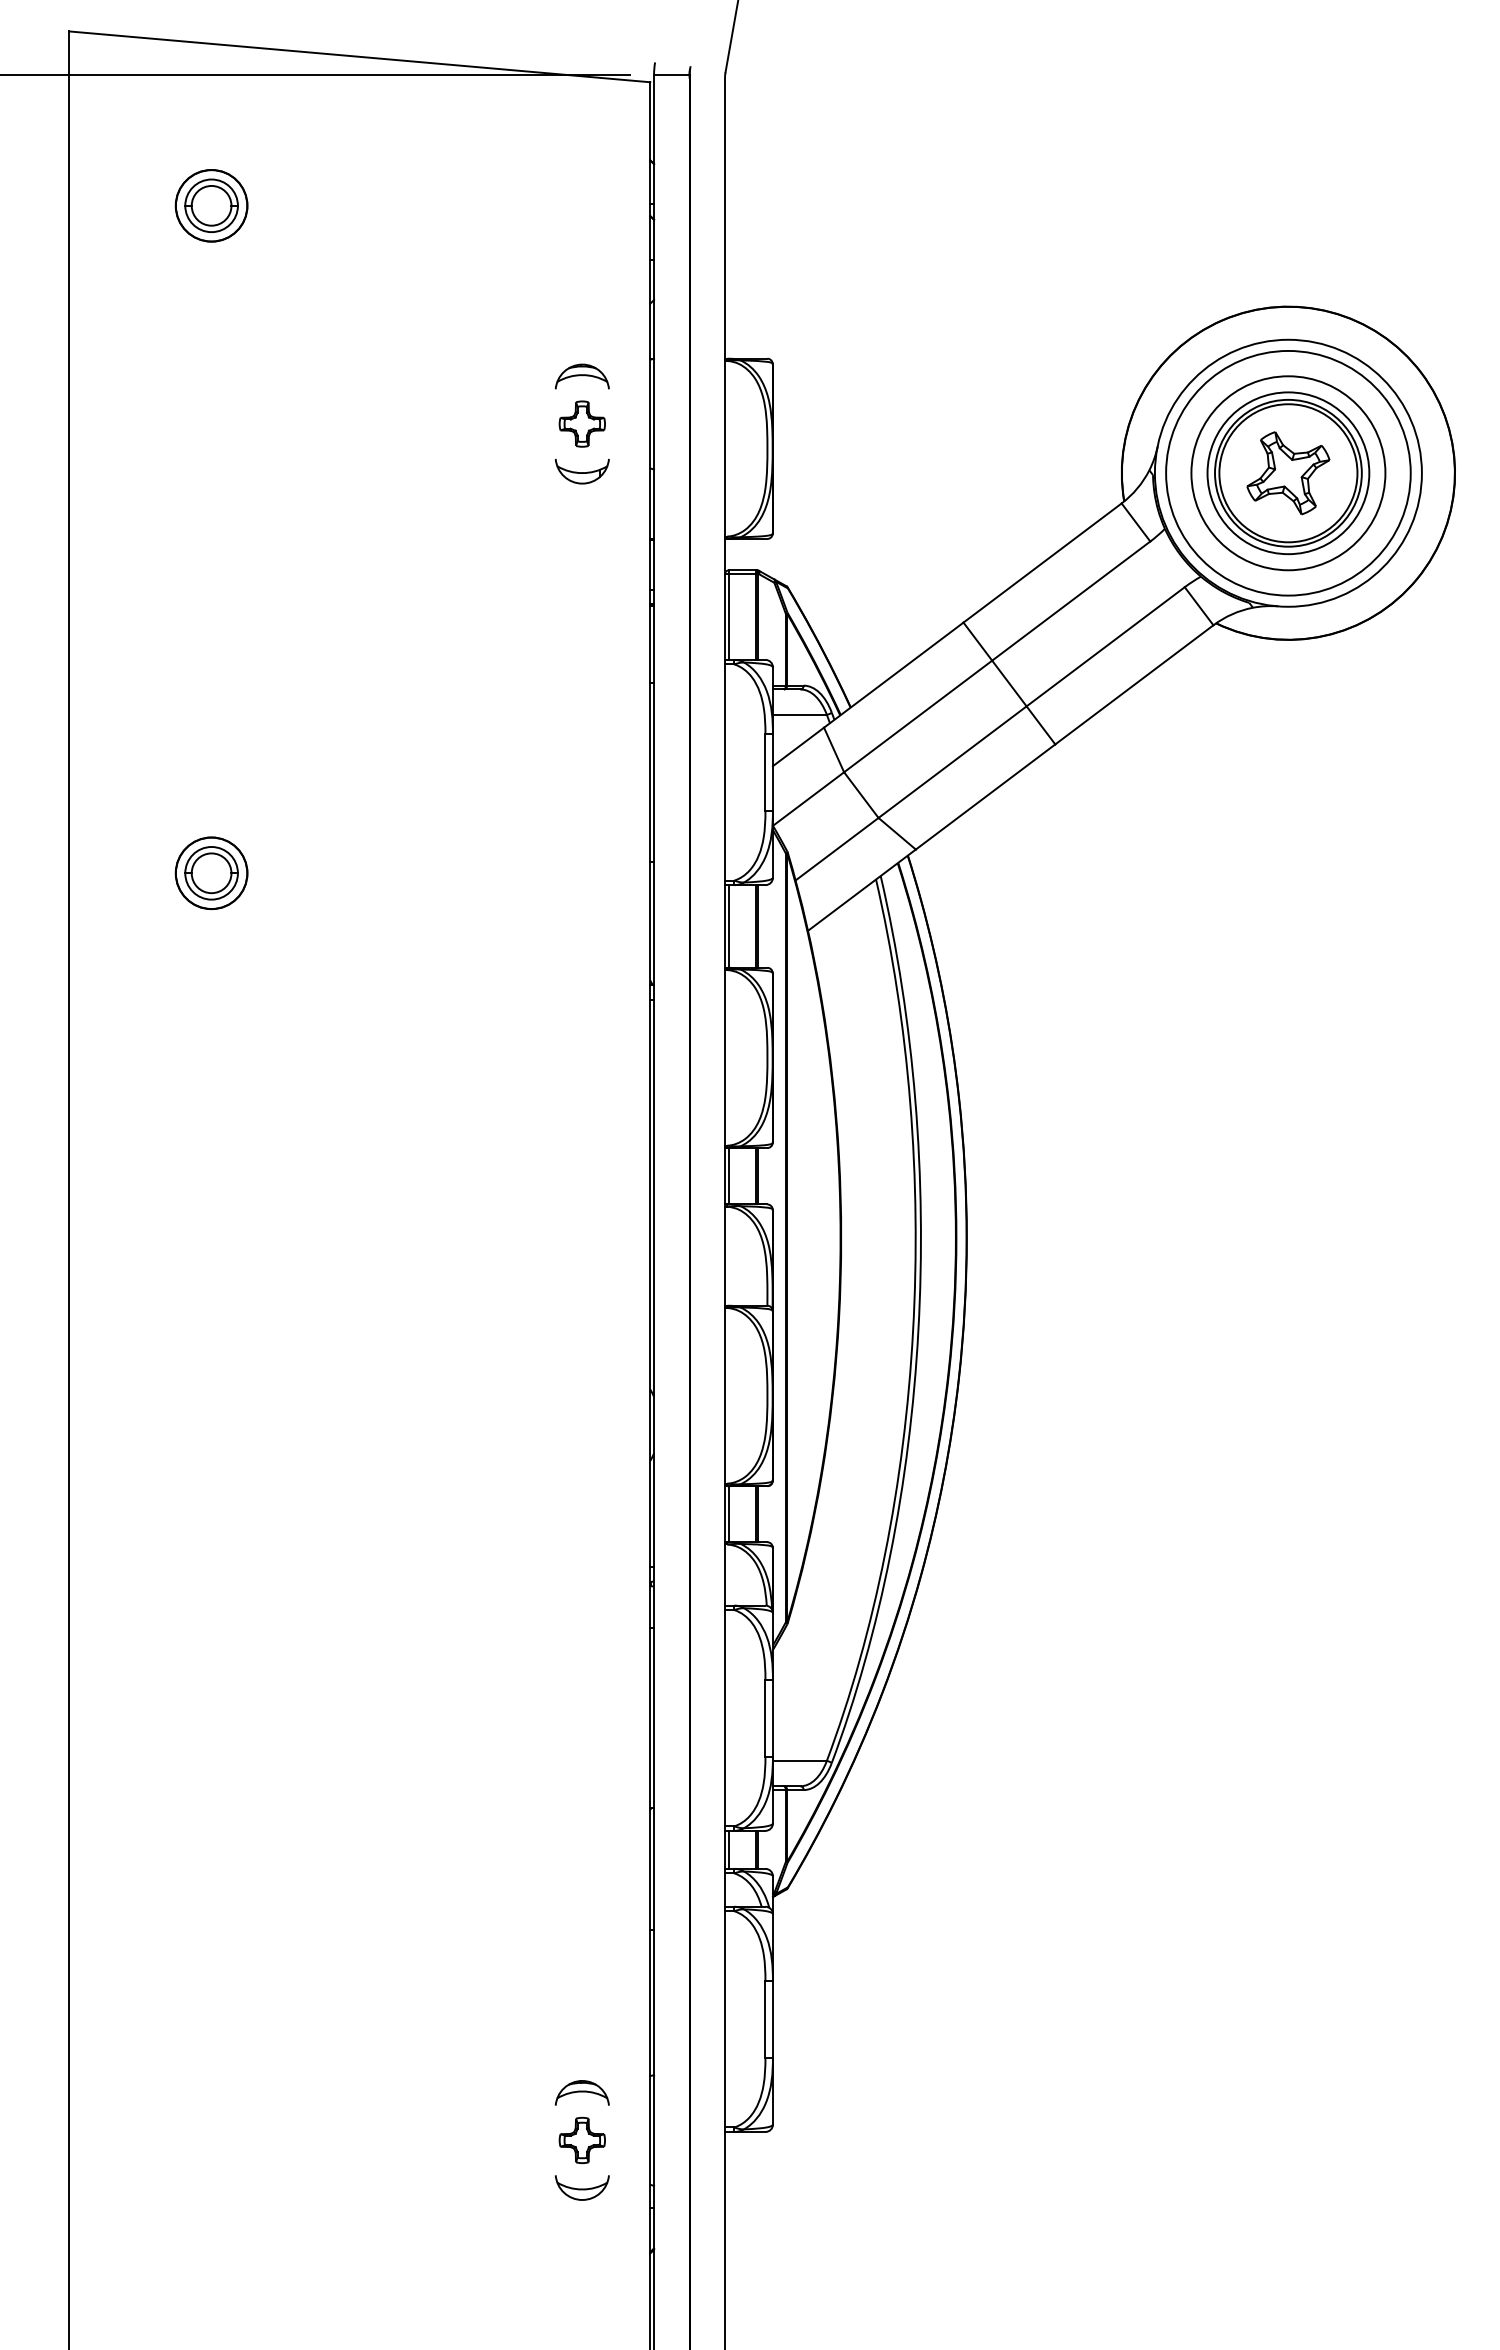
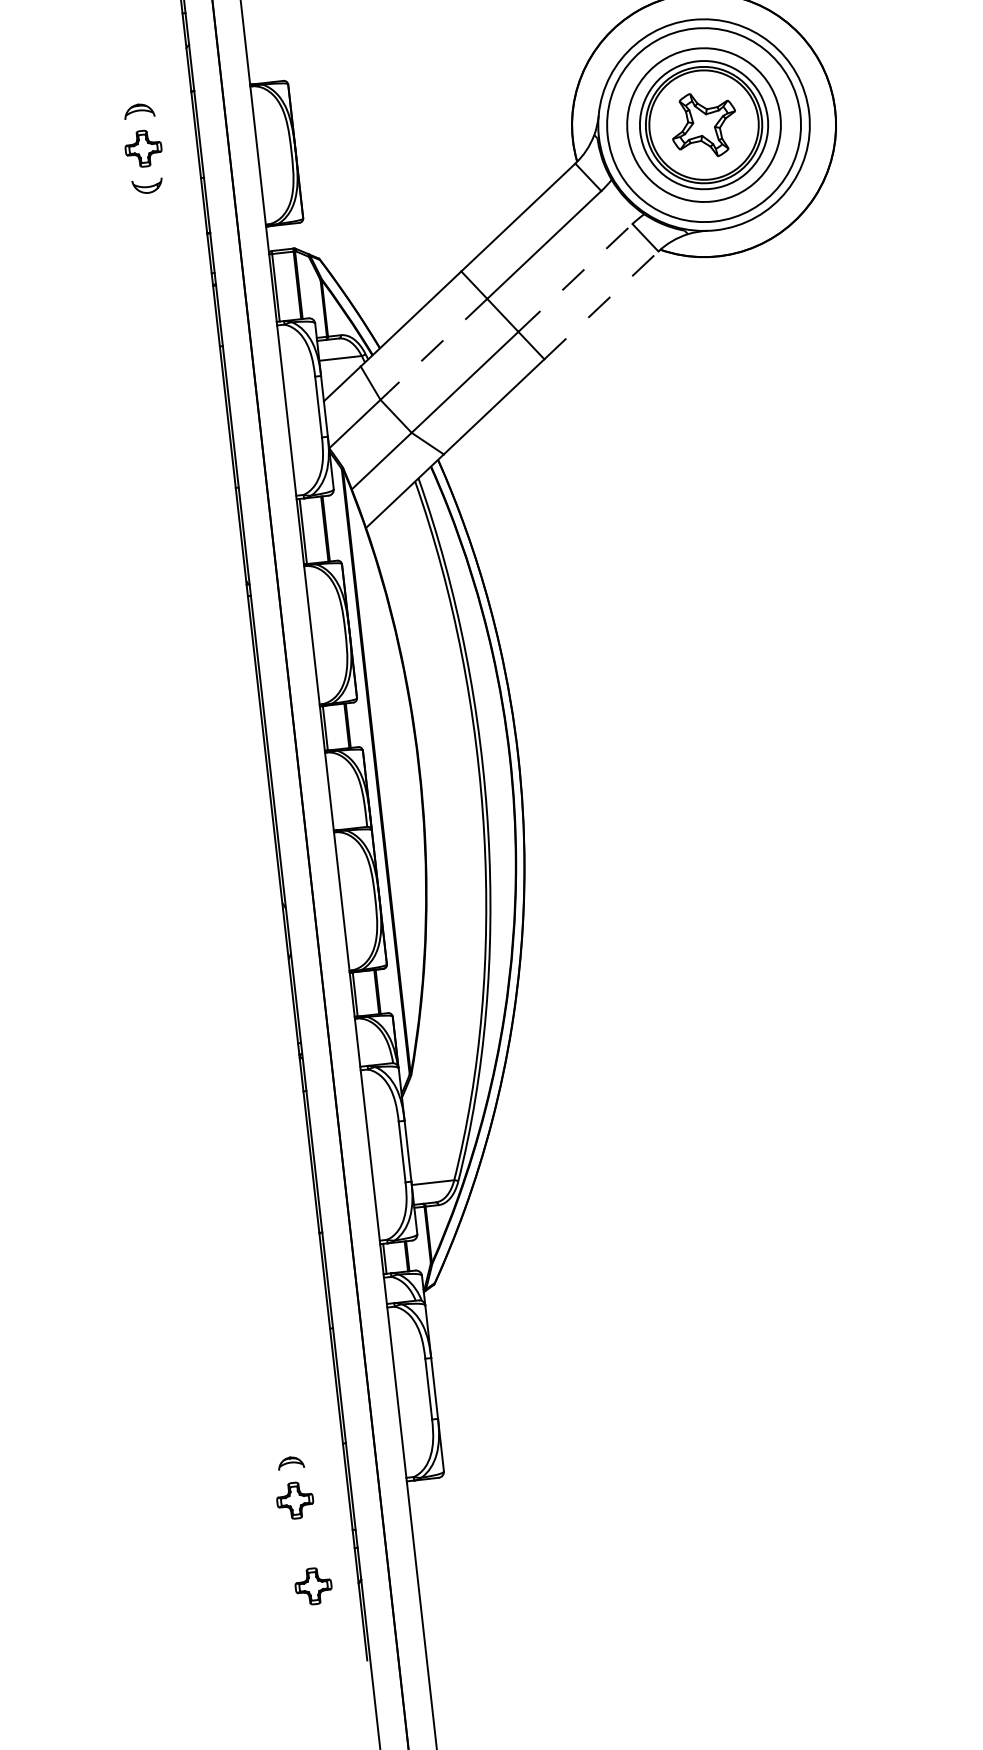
part: (581, 376) -> (138, 111), size x0.7
part: (581, 471) -> (147, 186), size x0.7
line: (1106, 646) -> (576, 277), solid -> dashed
line: (1134, 684) -> (601, 305), solid -> dashed
line: (918, 716) -> (434, 349), solid -> dashed
part: (582, 2092) -> (291, 1462), size x0.6
part: (582, 2187) -> (299, 1537), removed
part: (592, 2249) -> (312, 1585), added

